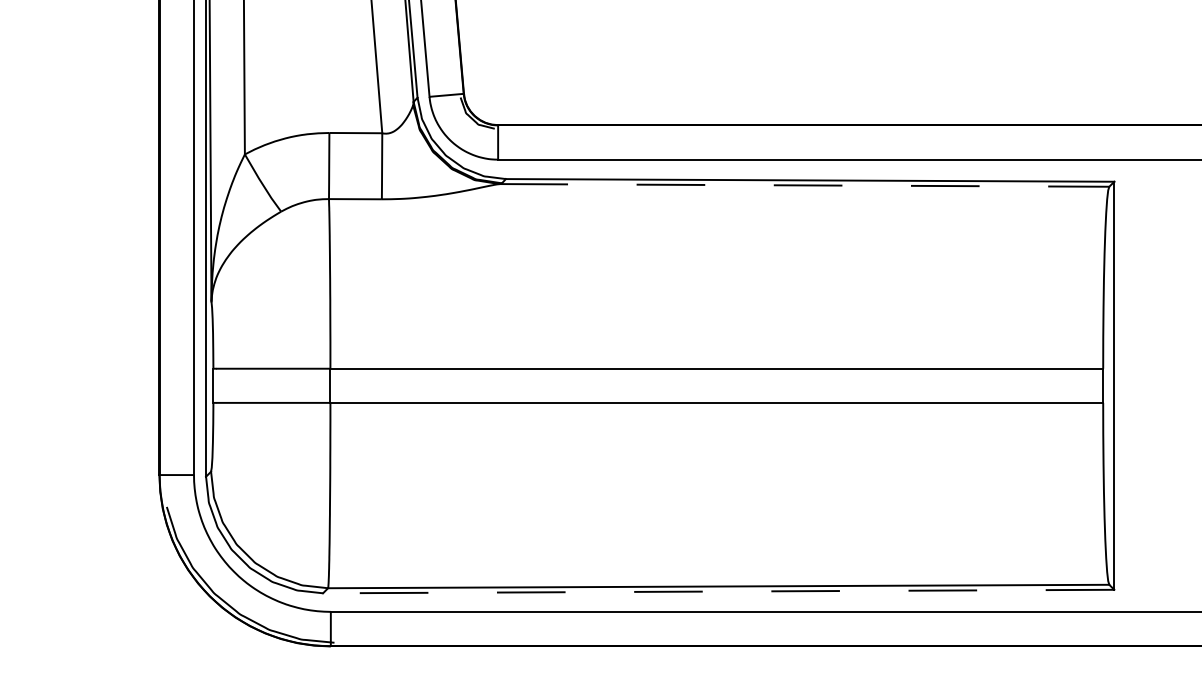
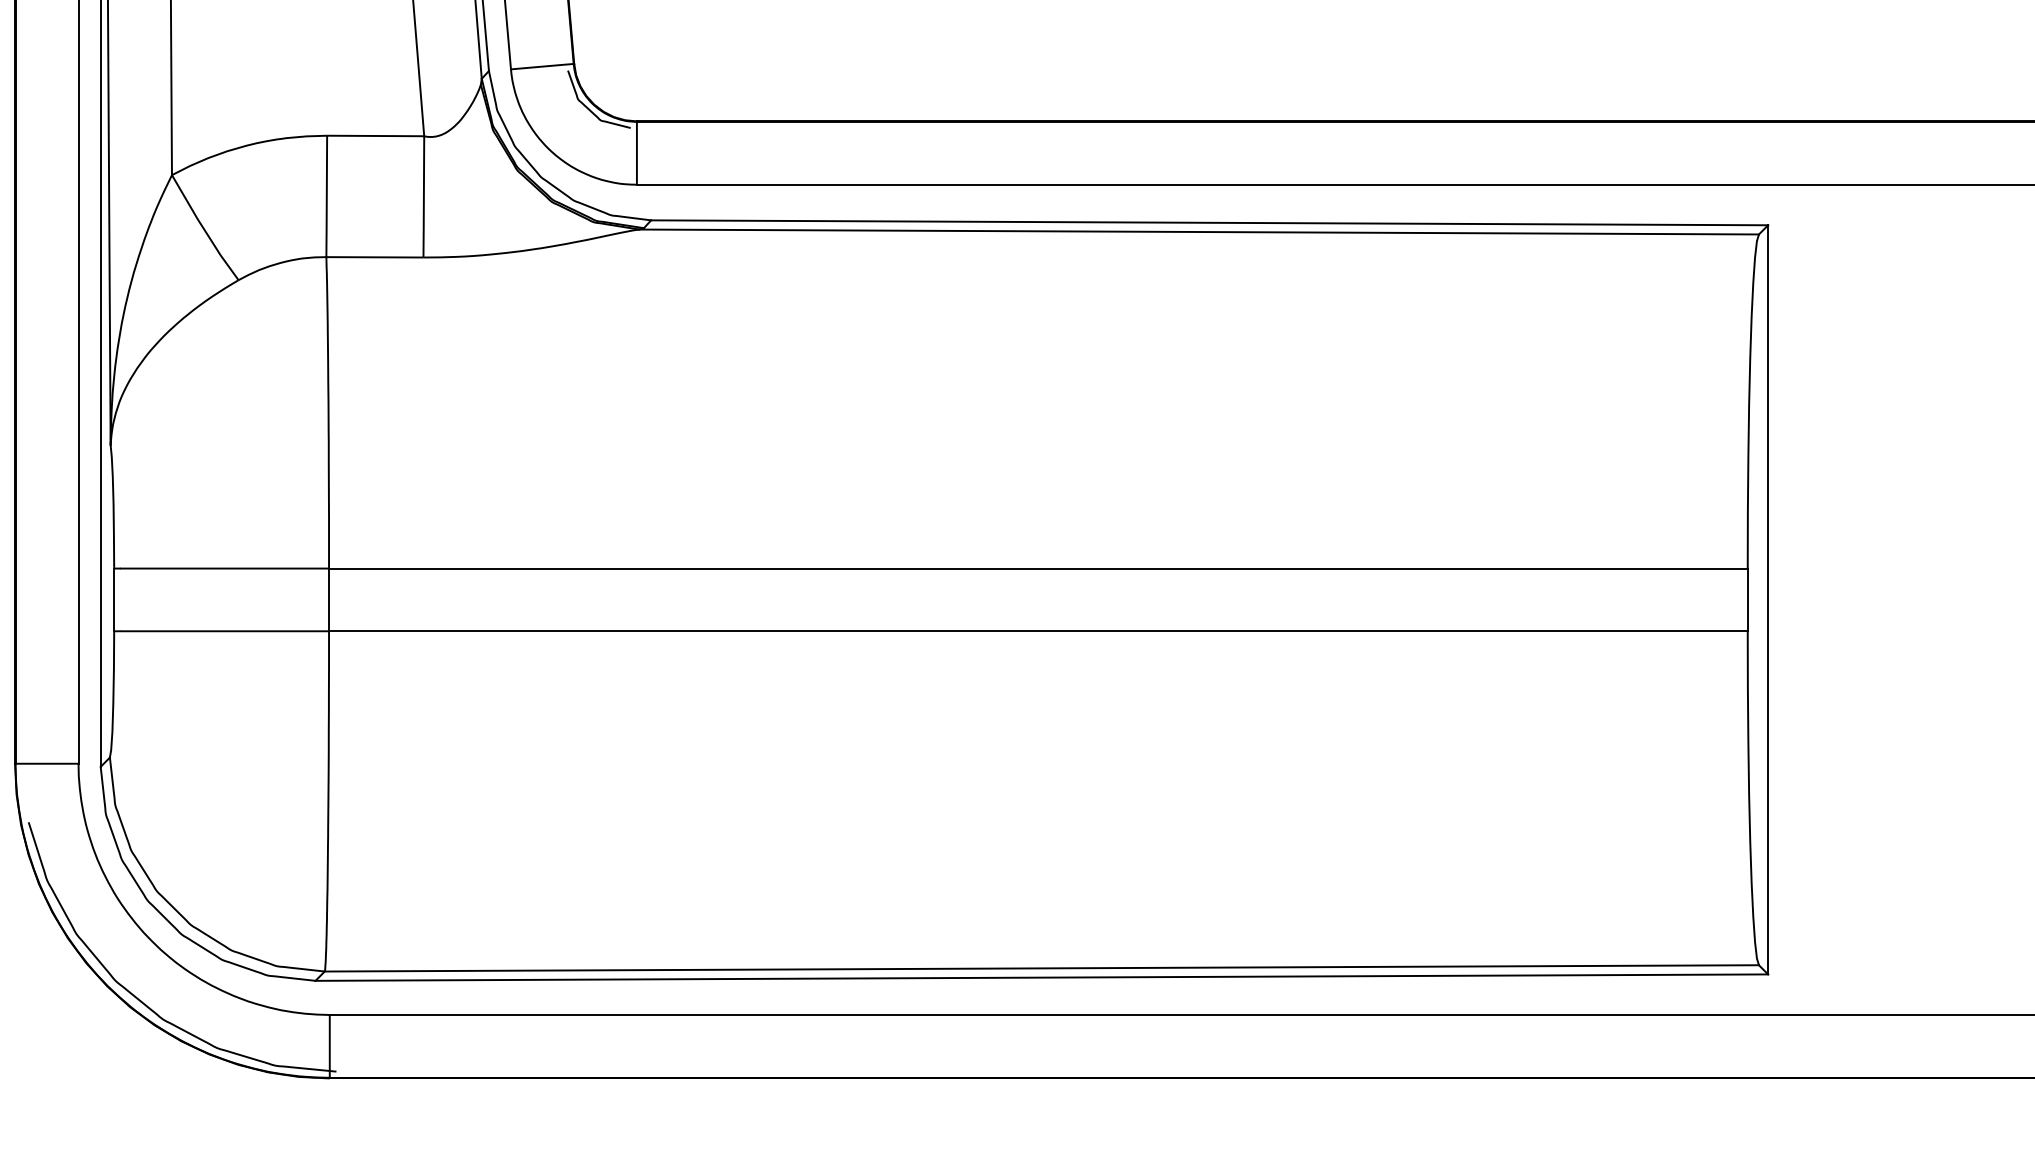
line: (804, 185) -> (1199, 232), dashed -> solid
line: (718, 591) -> (1041, 977), dashed -> solid

